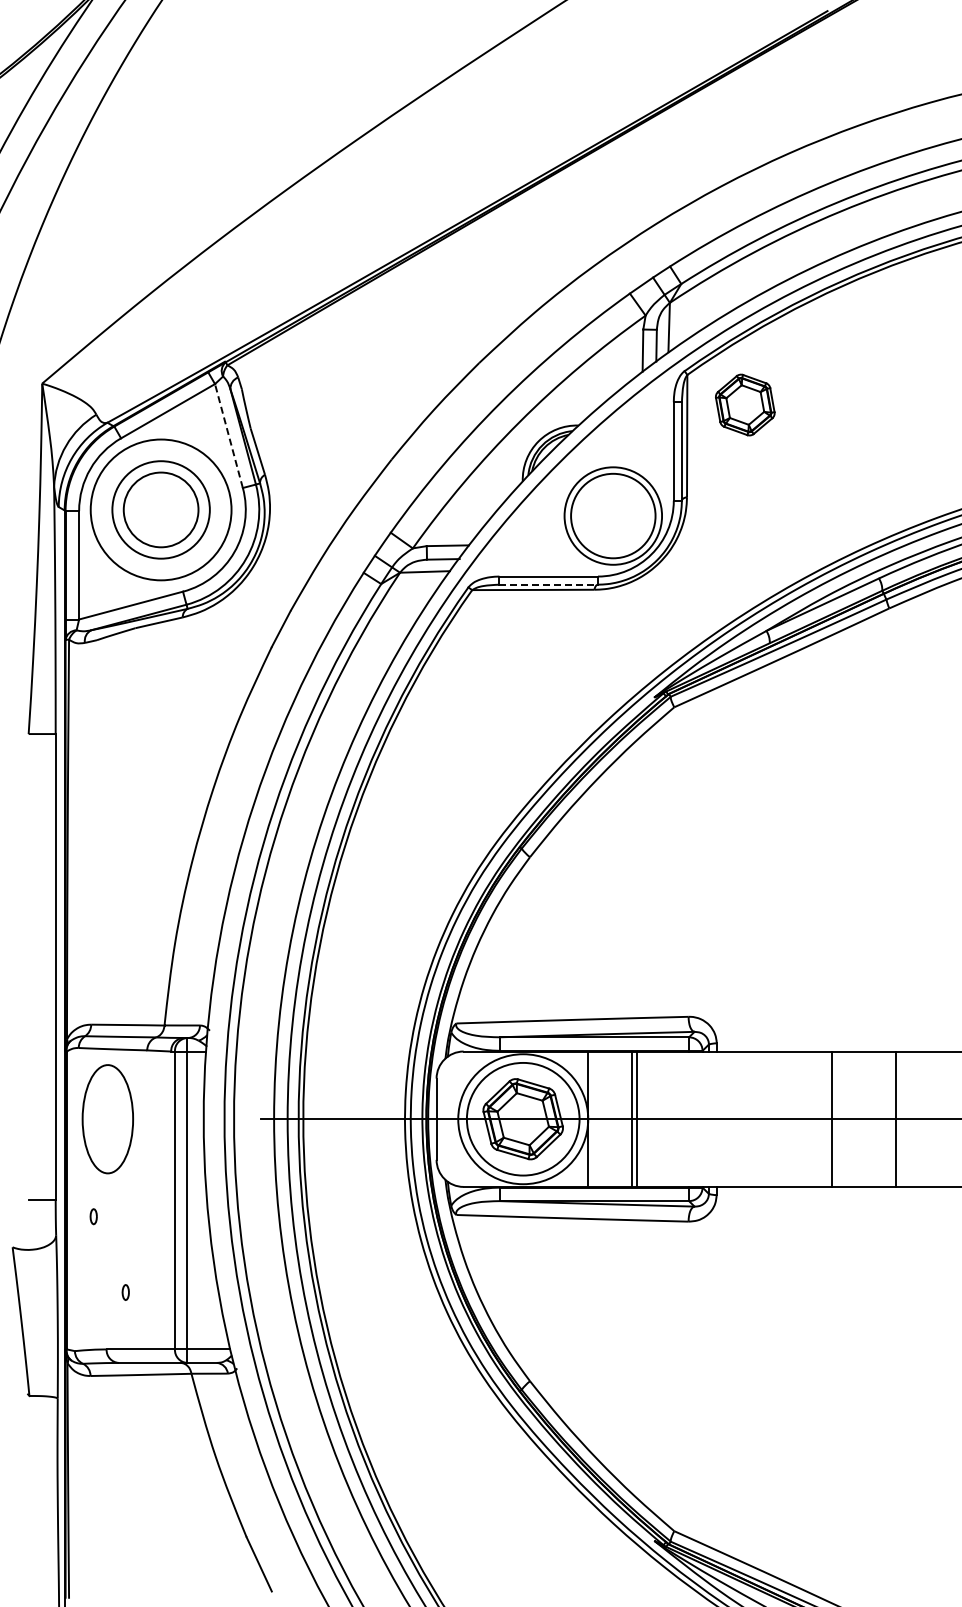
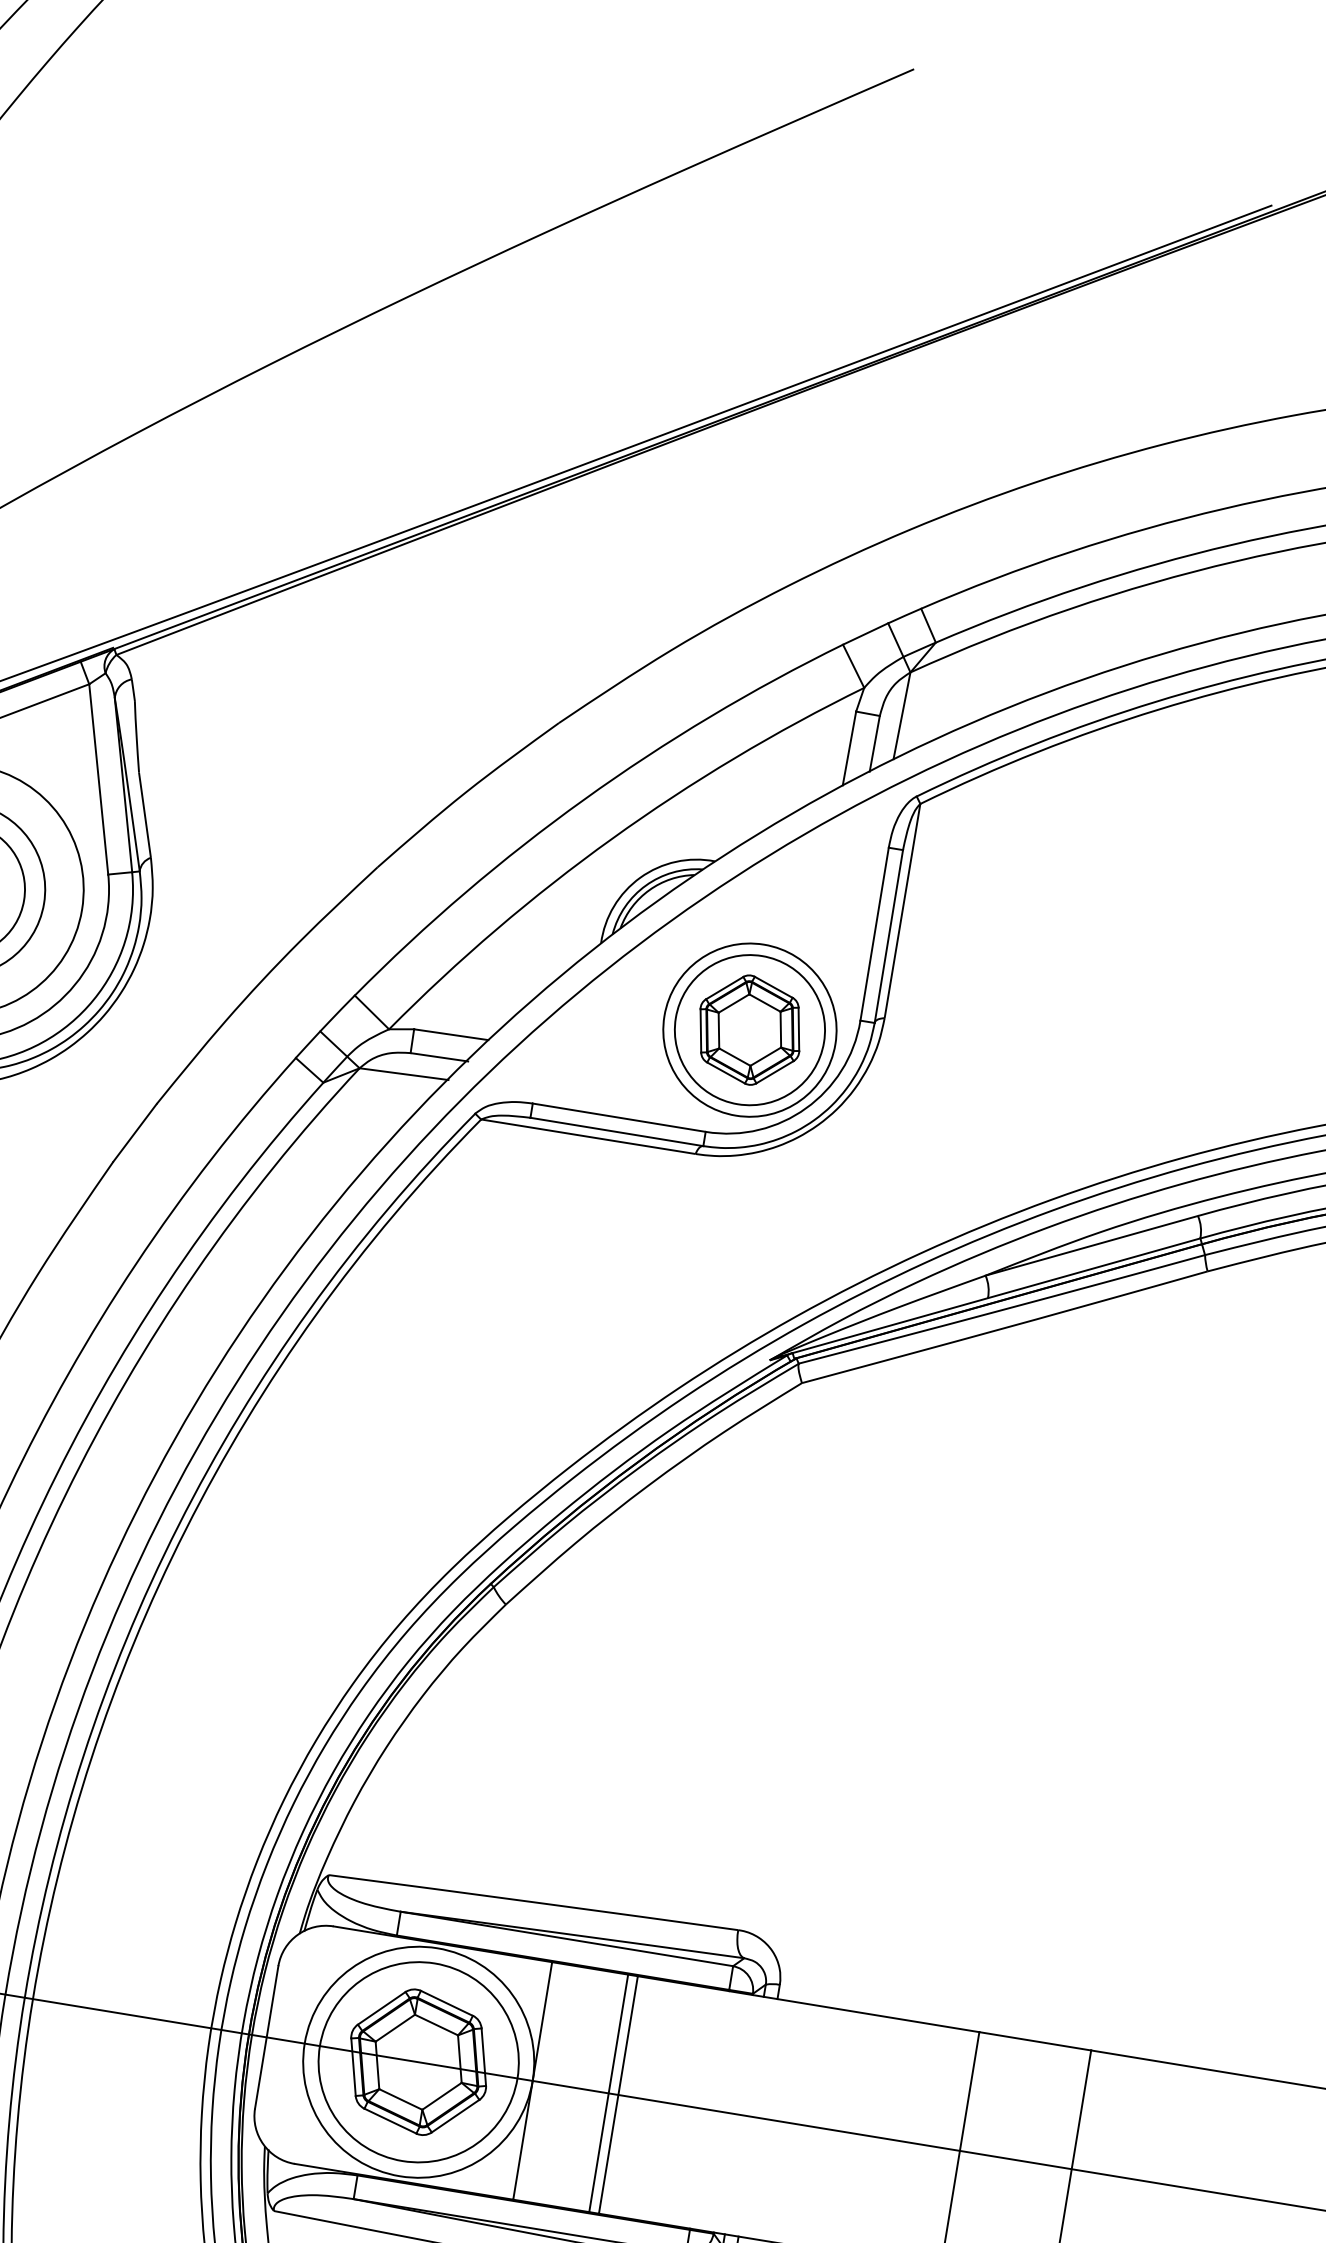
part: (745, 404) -> (750, 1029), moved
line: (228, 436) -> (97, 780), dashed -> solid
line: (549, 584) -> (618, 1131), dashed -> solid

